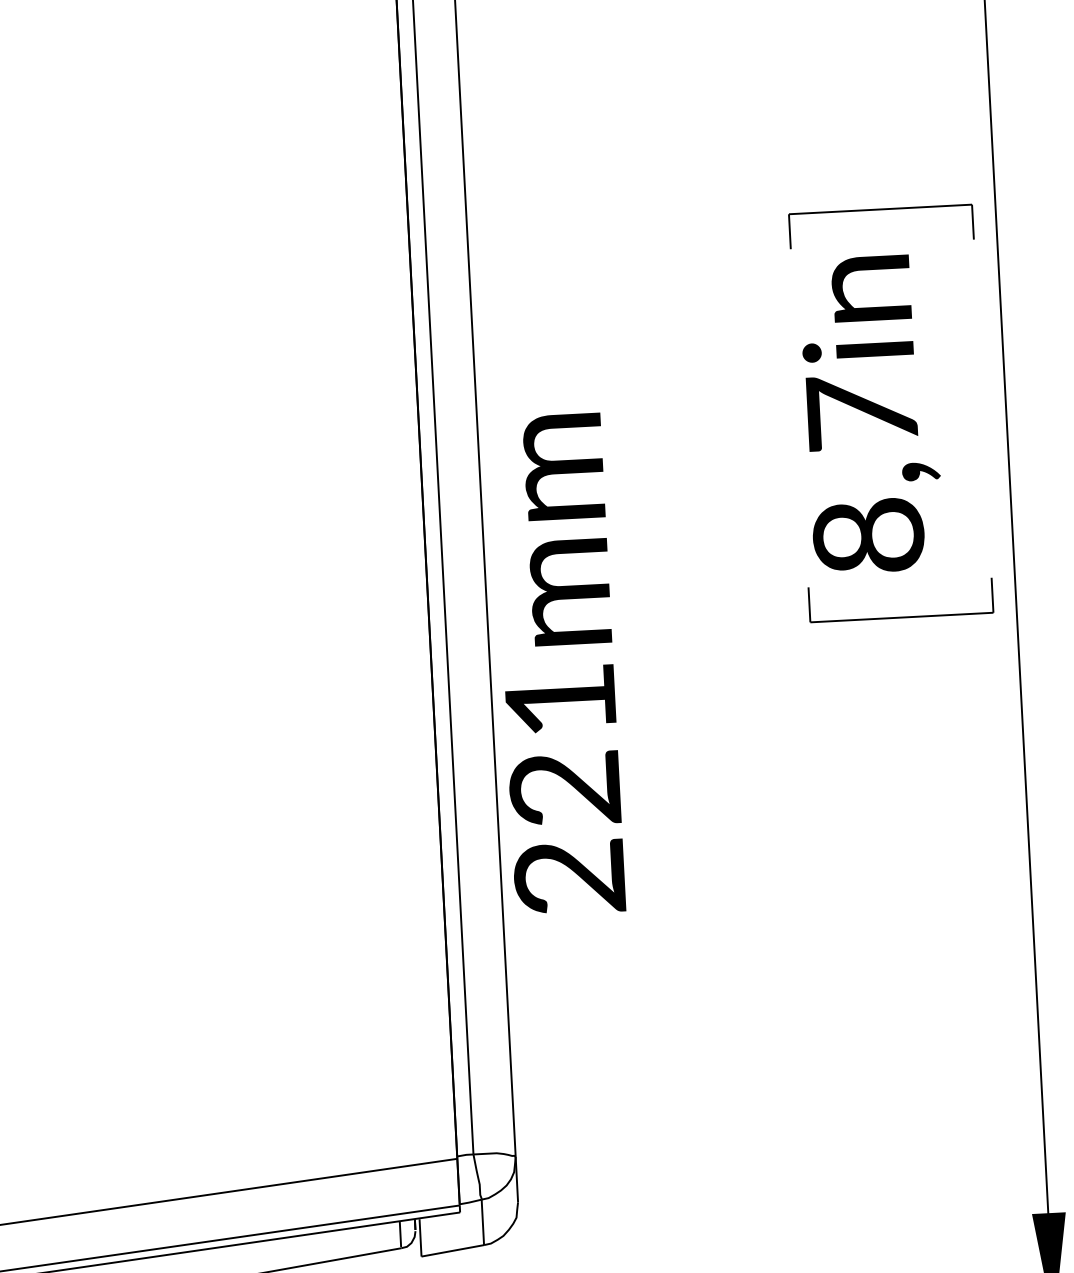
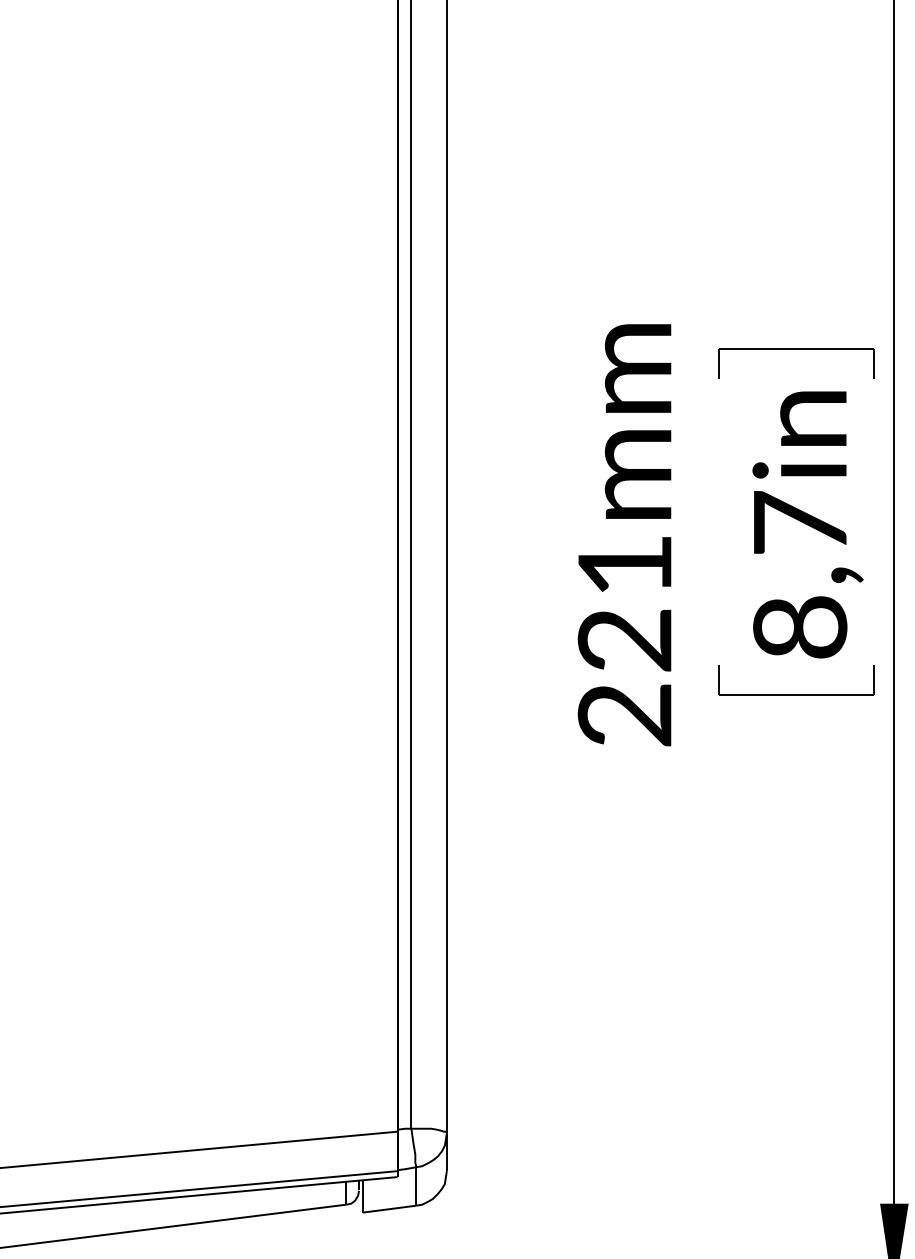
text: (870, 414) -> (807, 524), moved
text: (558, 665) -> (624, 535), moved

